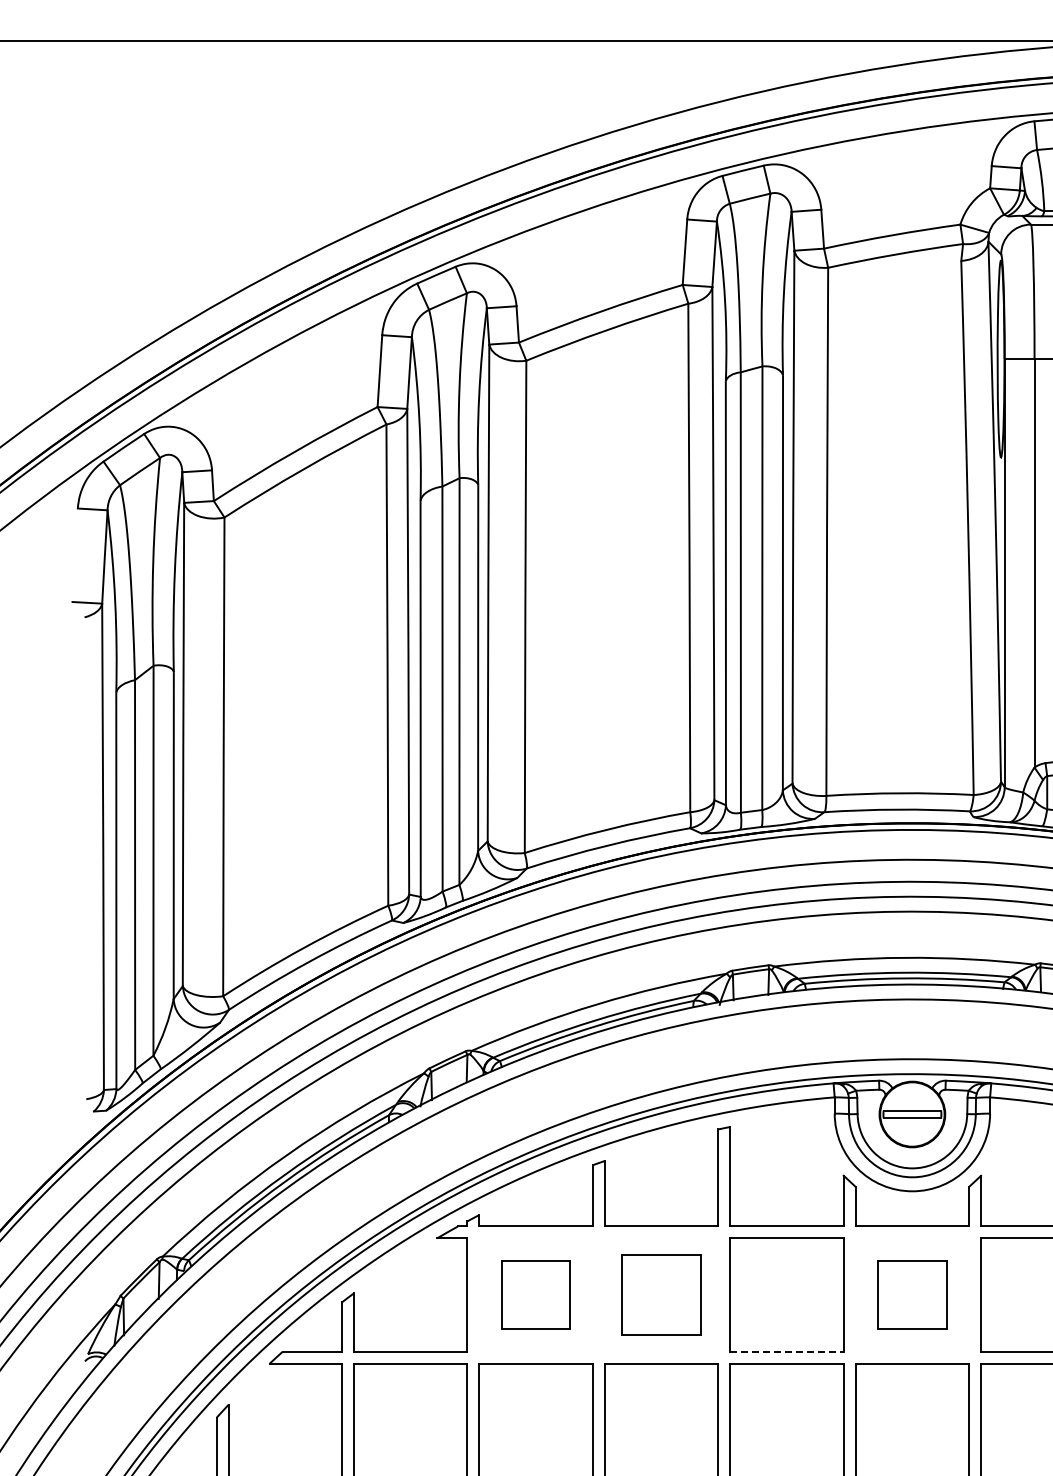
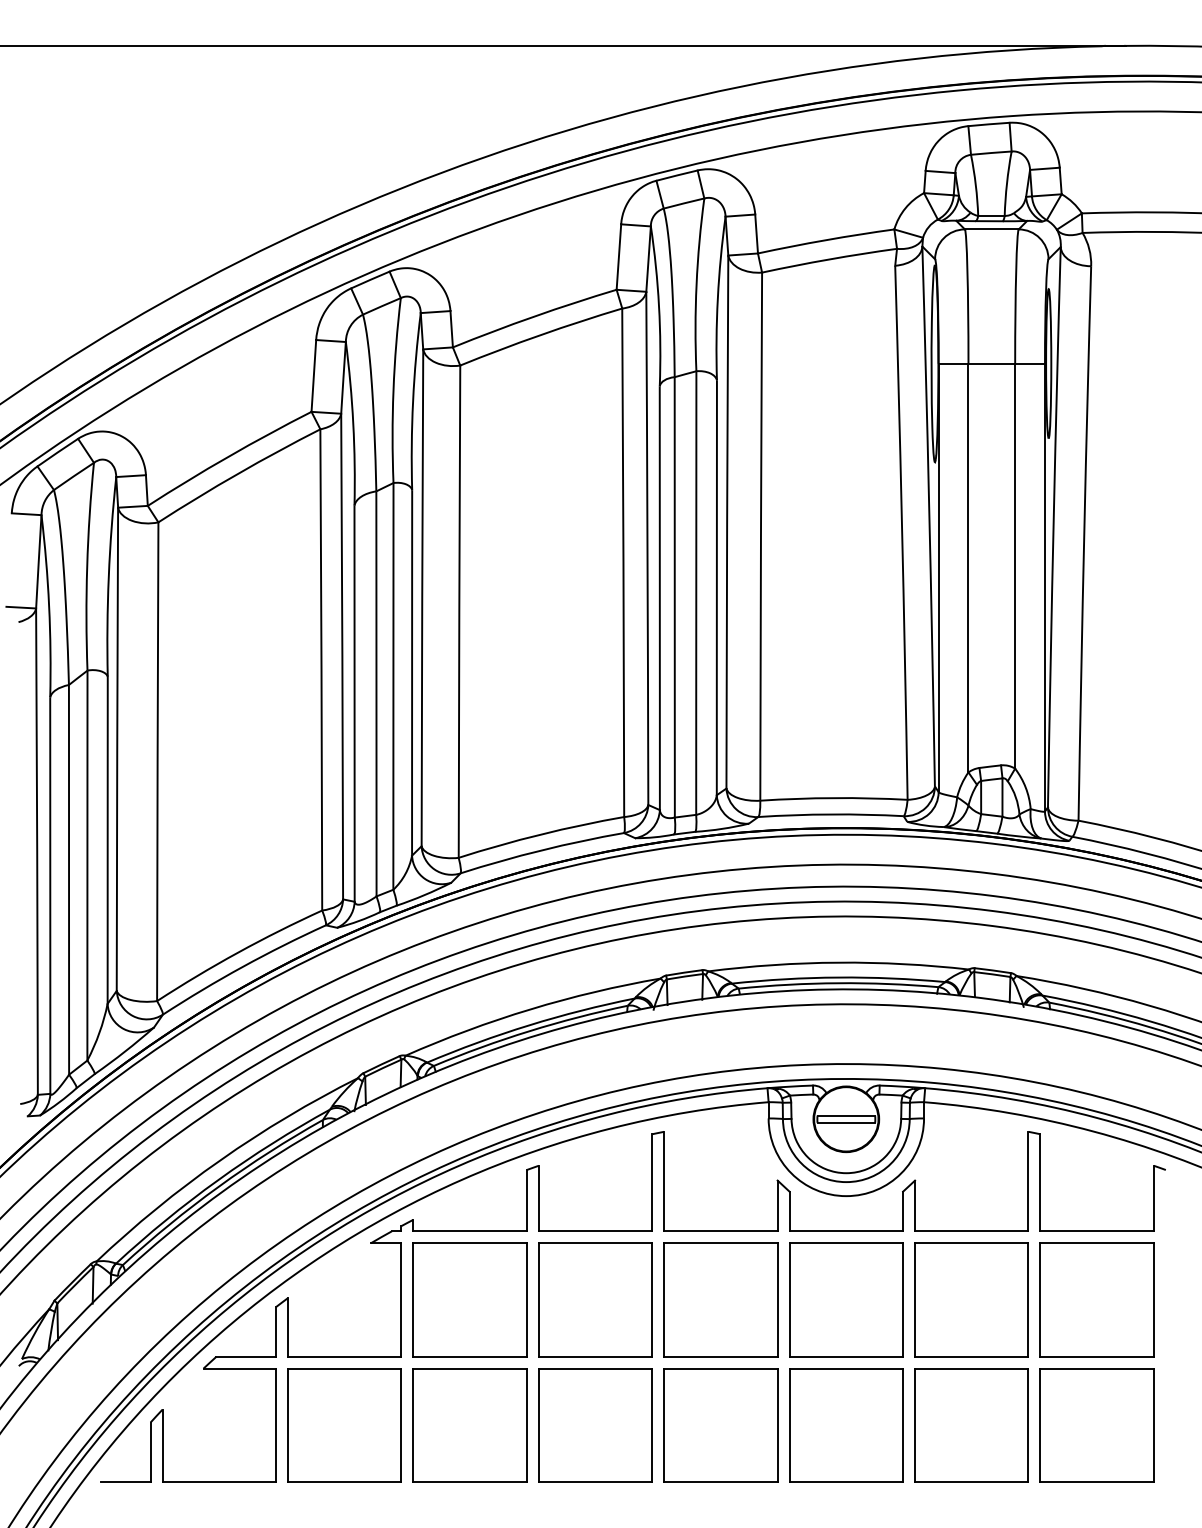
part: (535, 1294) -> (469, 1299), size x1.67
part: (661, 1294) -> (595, 1299), size x1.43
part: (912, 1294) -> (846, 1299), size x1.67
line: (786, 1351) -> (720, 1356), dashed -> solid

